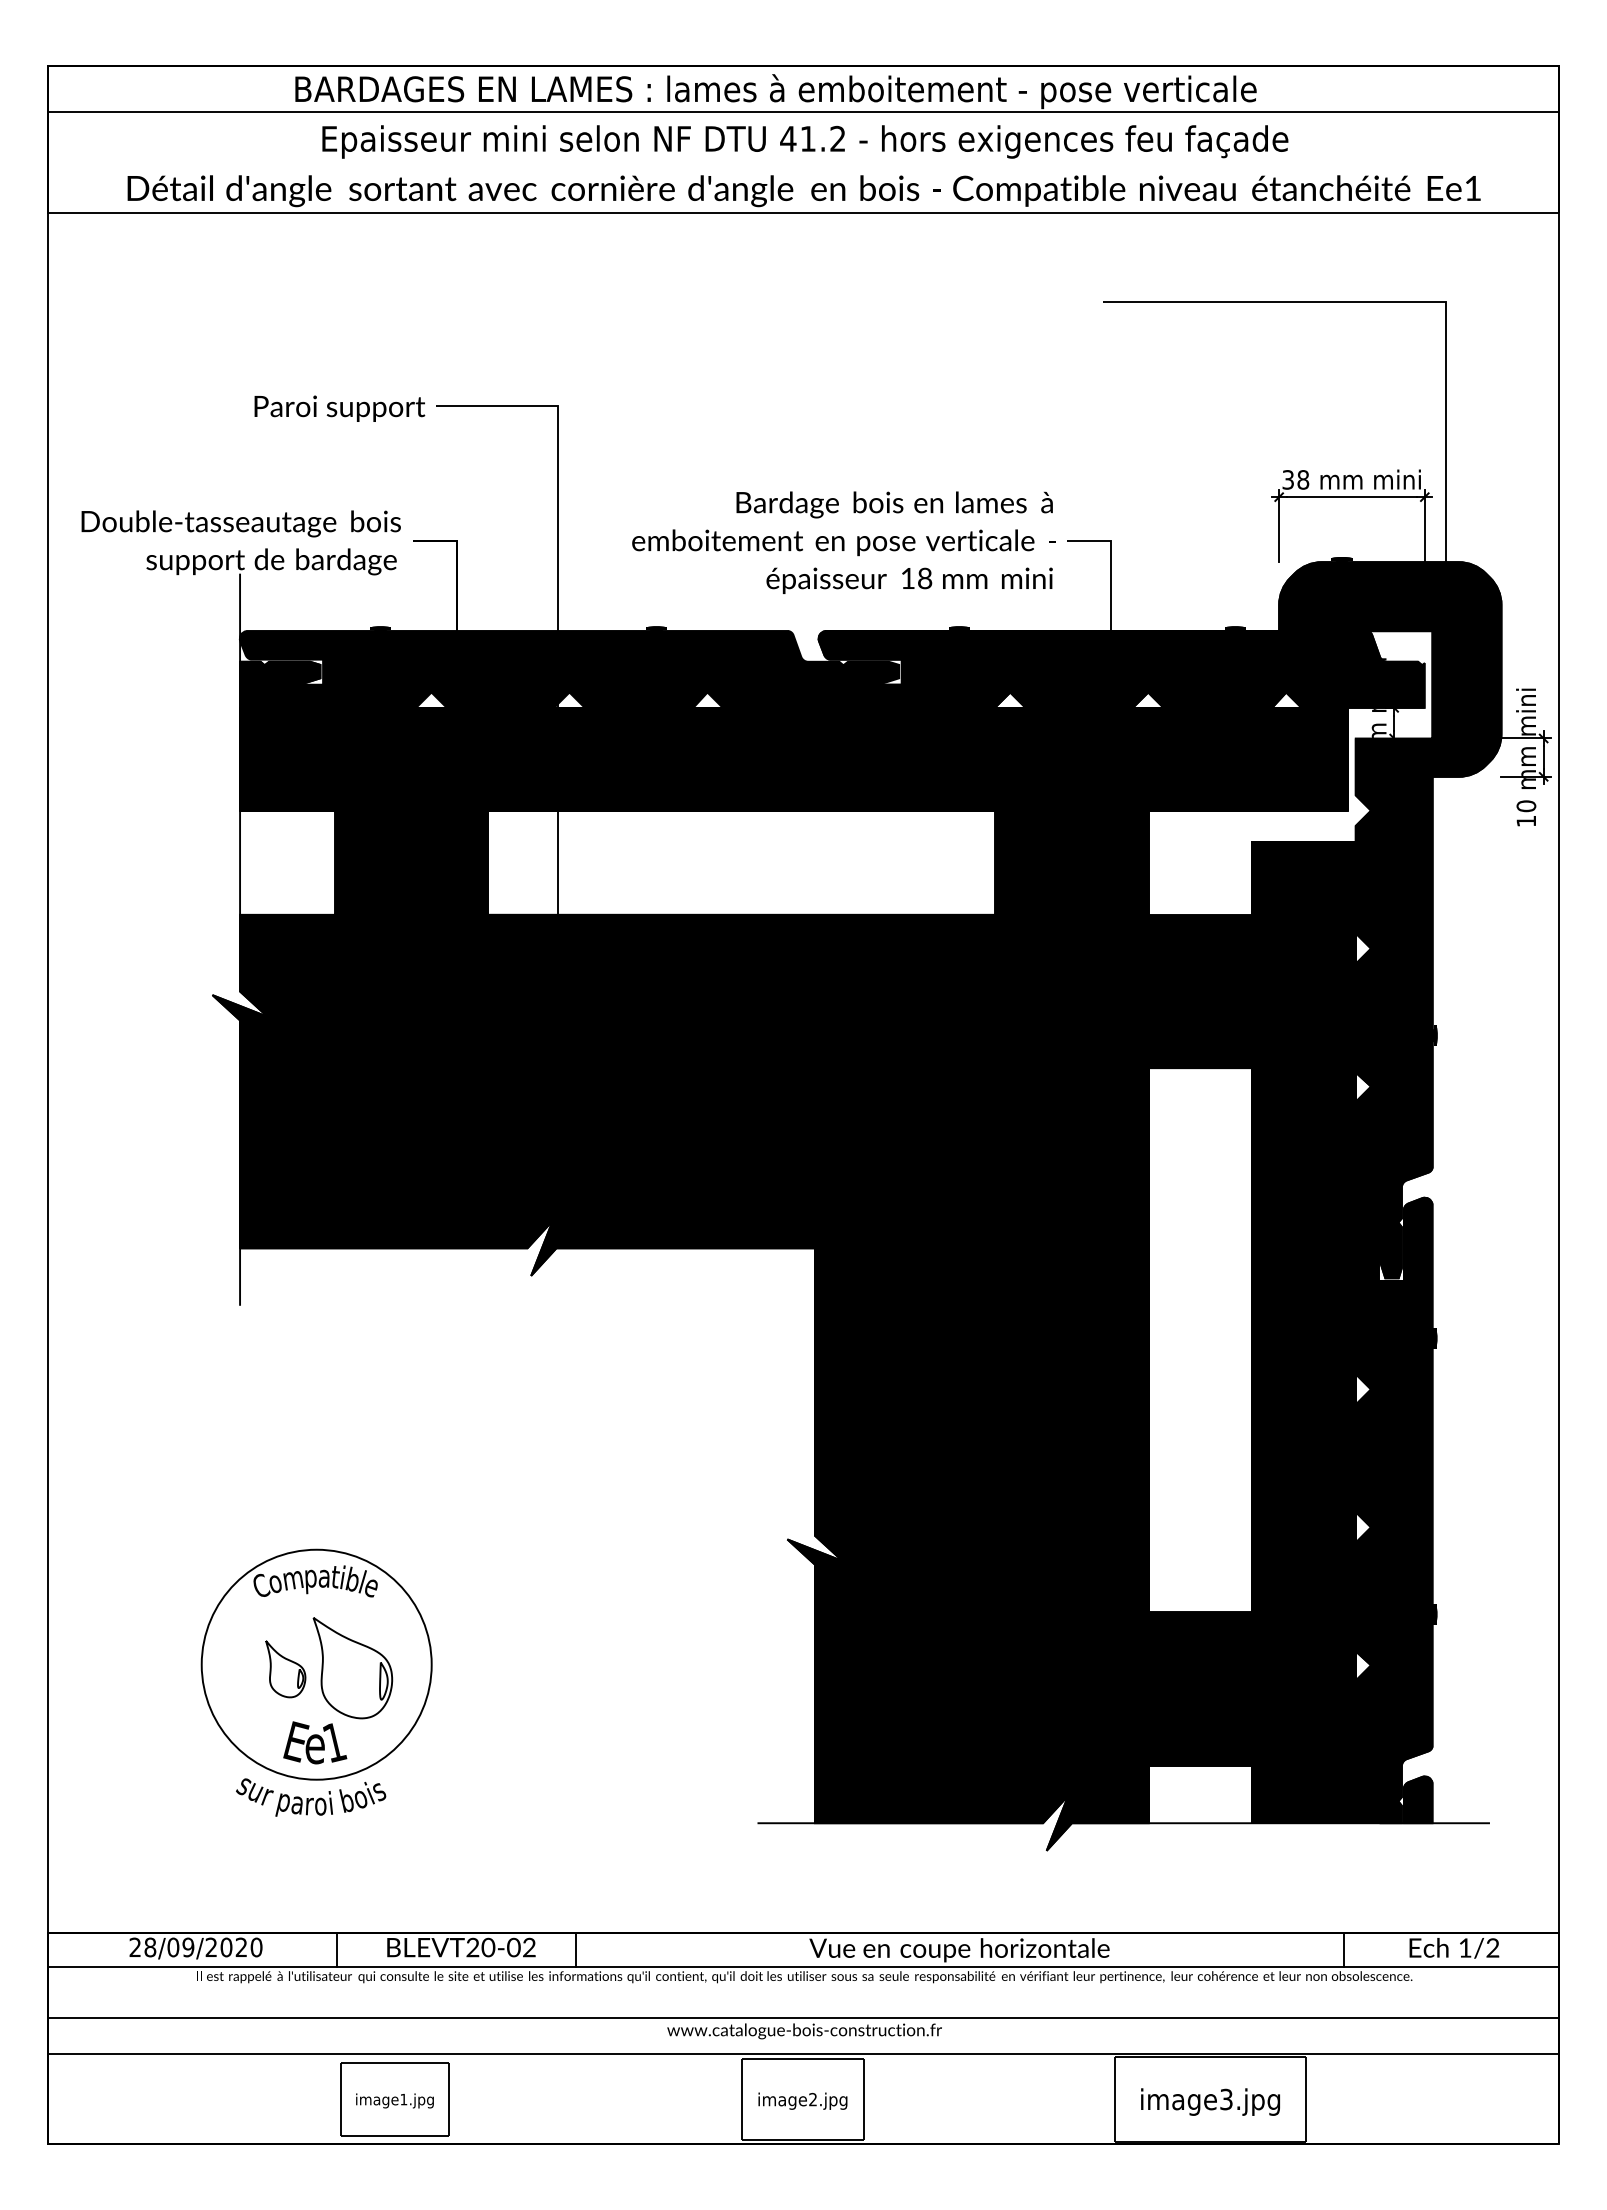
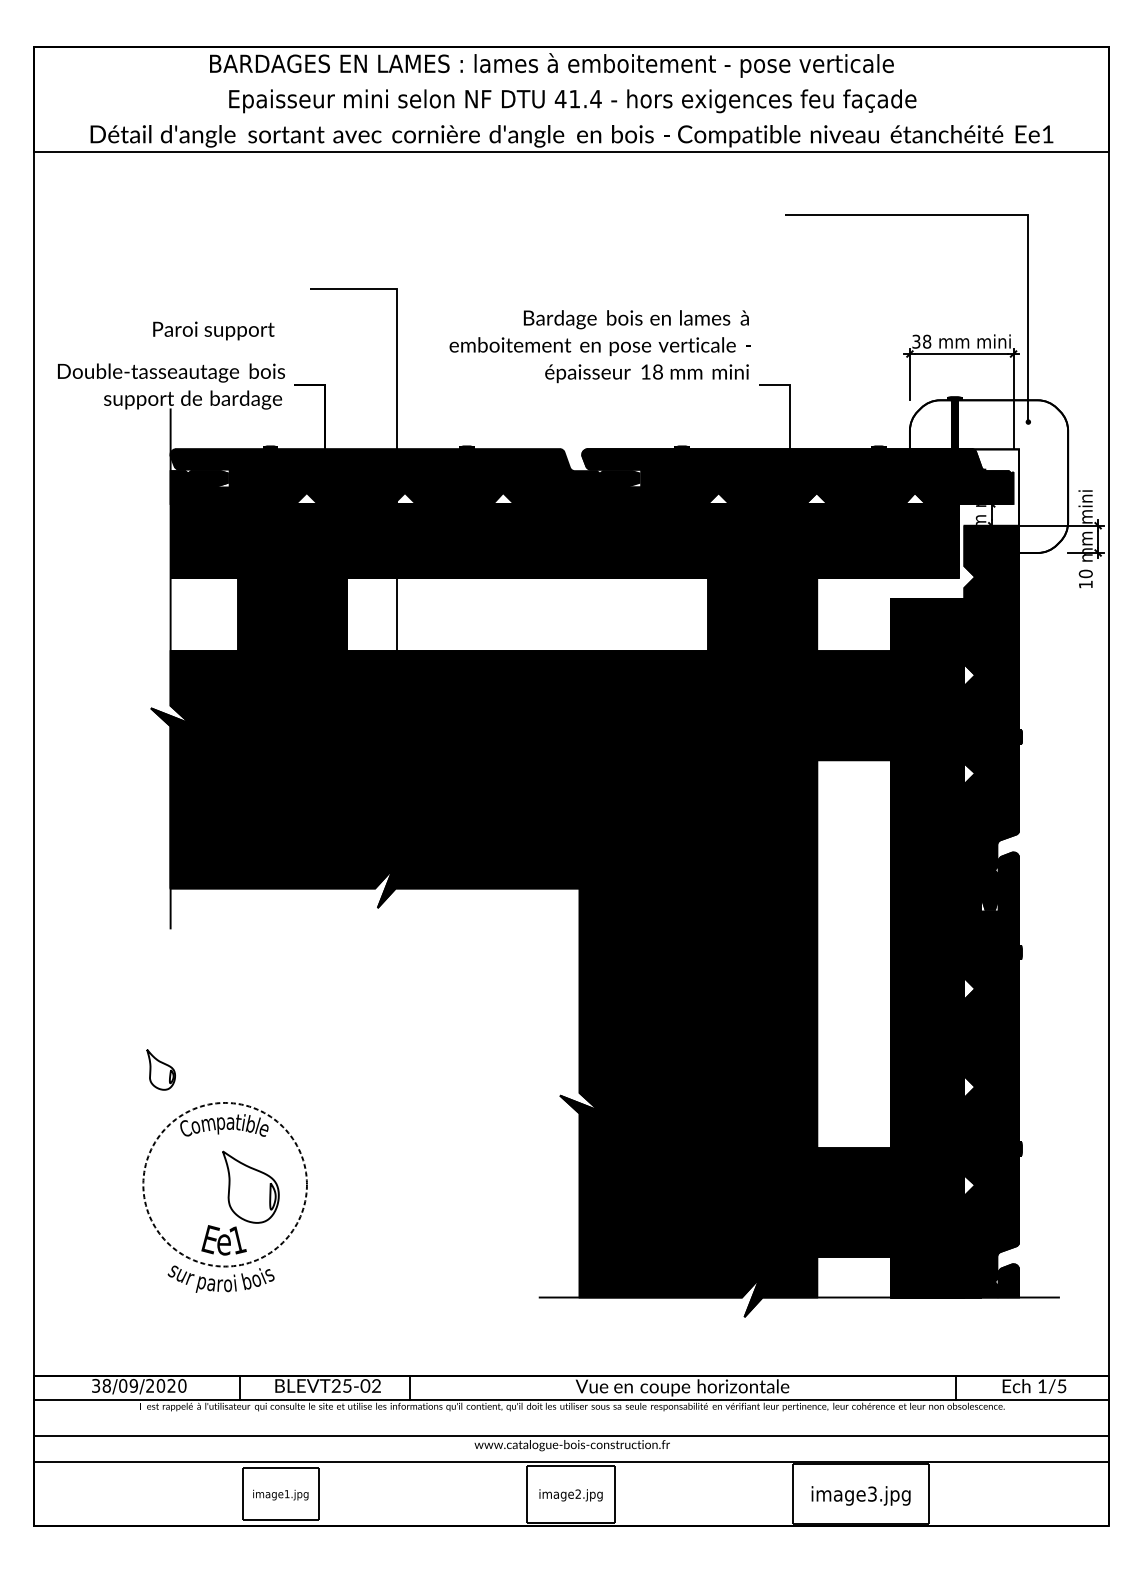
line: (803, 112) -> (571, 80), removed
text: (837, 138) -> (595, 98), 41.2 -> 41.4
text: (339, 408) -> (213, 330), moved
text: (843, 542) -> (599, 346), moved
fill: (1390, 669) -> (989, 476), removed
circle: (316, 1664) -> (224, 1184), solid -> dashed
part: (285, 1669) -> (160, 1070), moved
text: (134, 1947) -> (95, 1385), 28/09/2020 -> 38/09/2020
text: (488, 1947) -> (347, 1385), \c16711848;BLEVT20-02 -> \c16711848;BLEVT25-02
text: (1492, 1947) -> (1061, 1385), 1/2 -> 1/5

